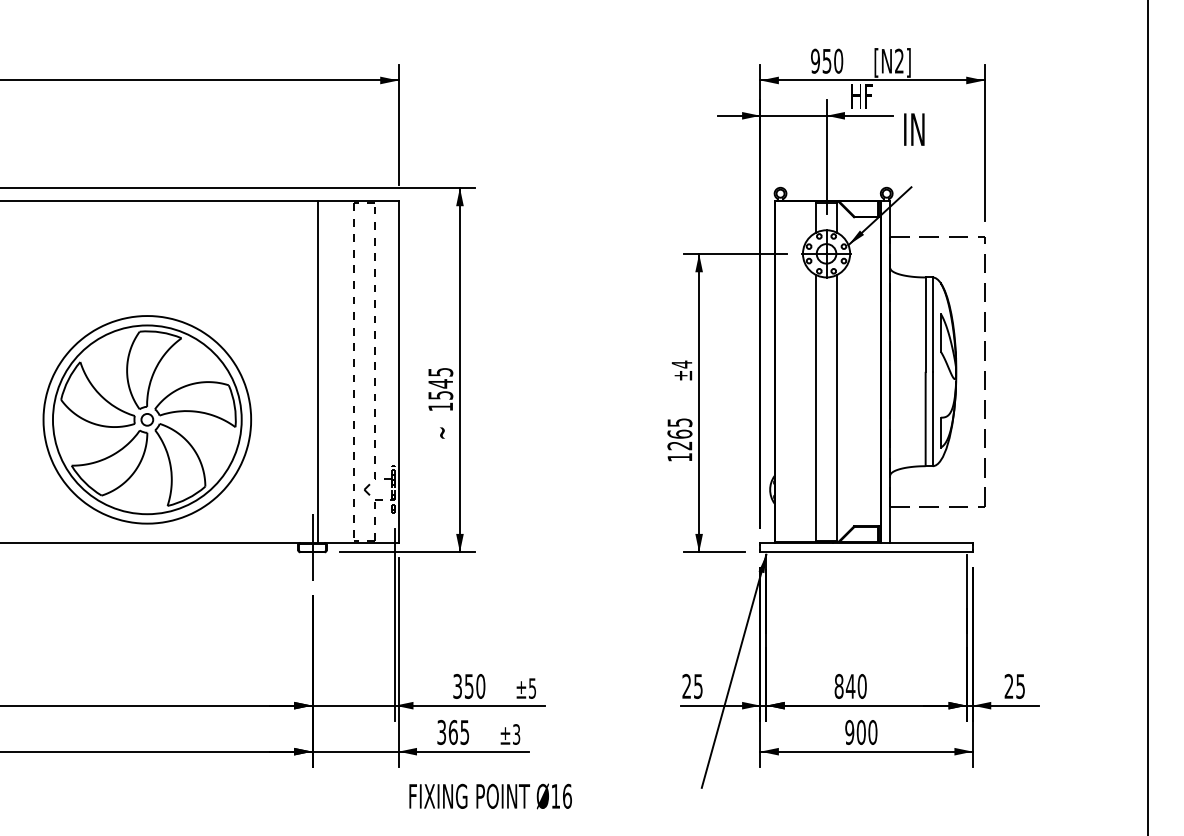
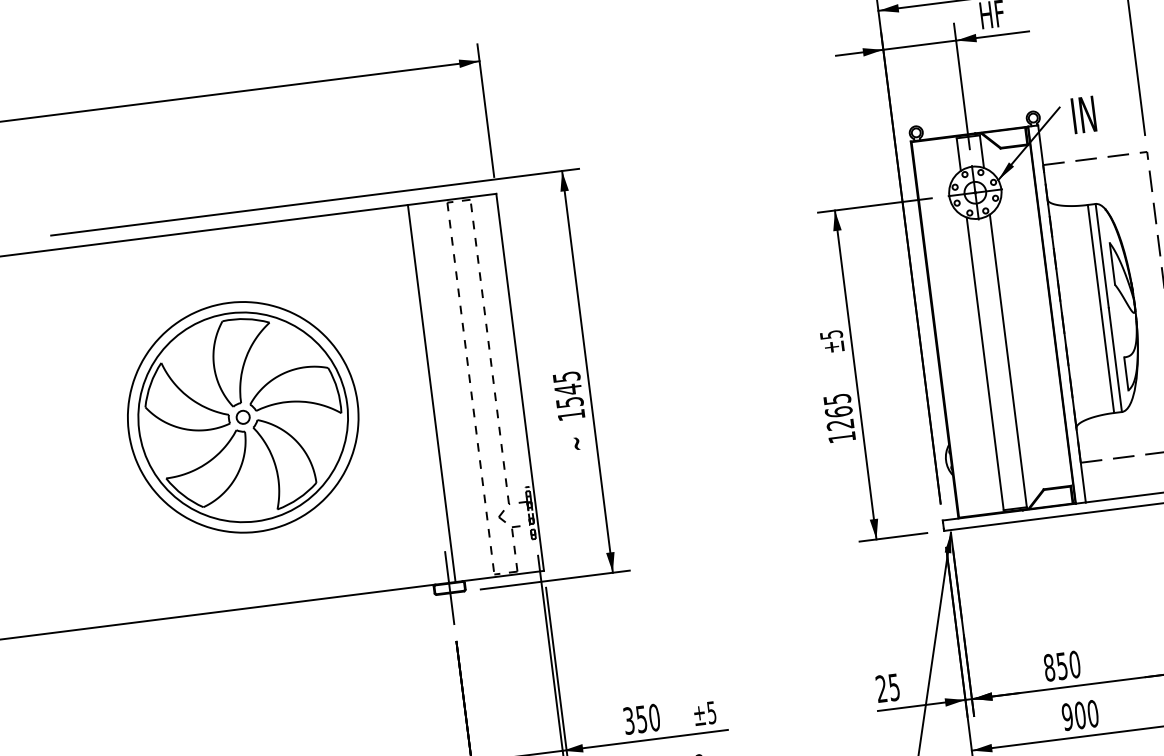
text: (914, 129) -> (1084, 114), moved
text: (681, 364) -> (830, 334), ±4 -> ±5
part: (147, 419) -> (243, 416), moved
text: (850, 686) -> (1061, 666), 840 -> 850

